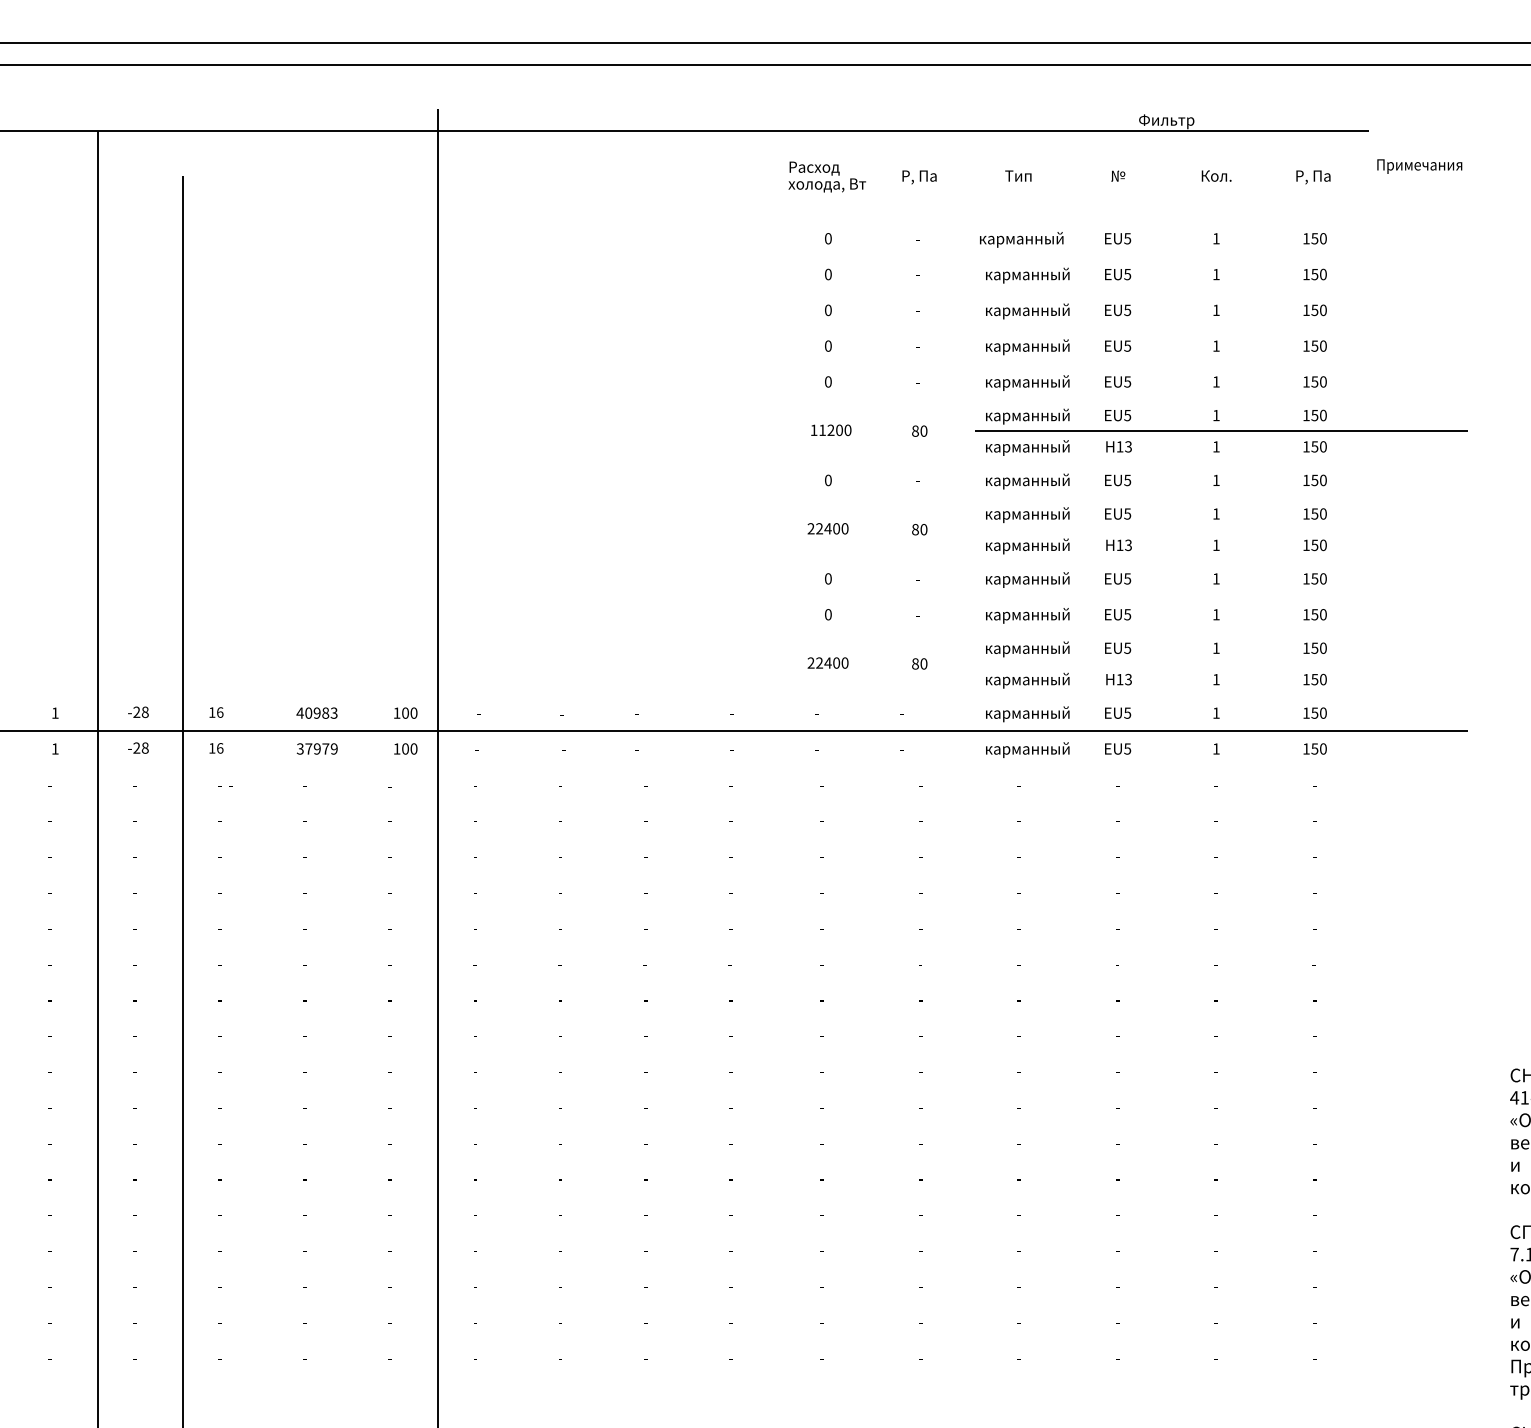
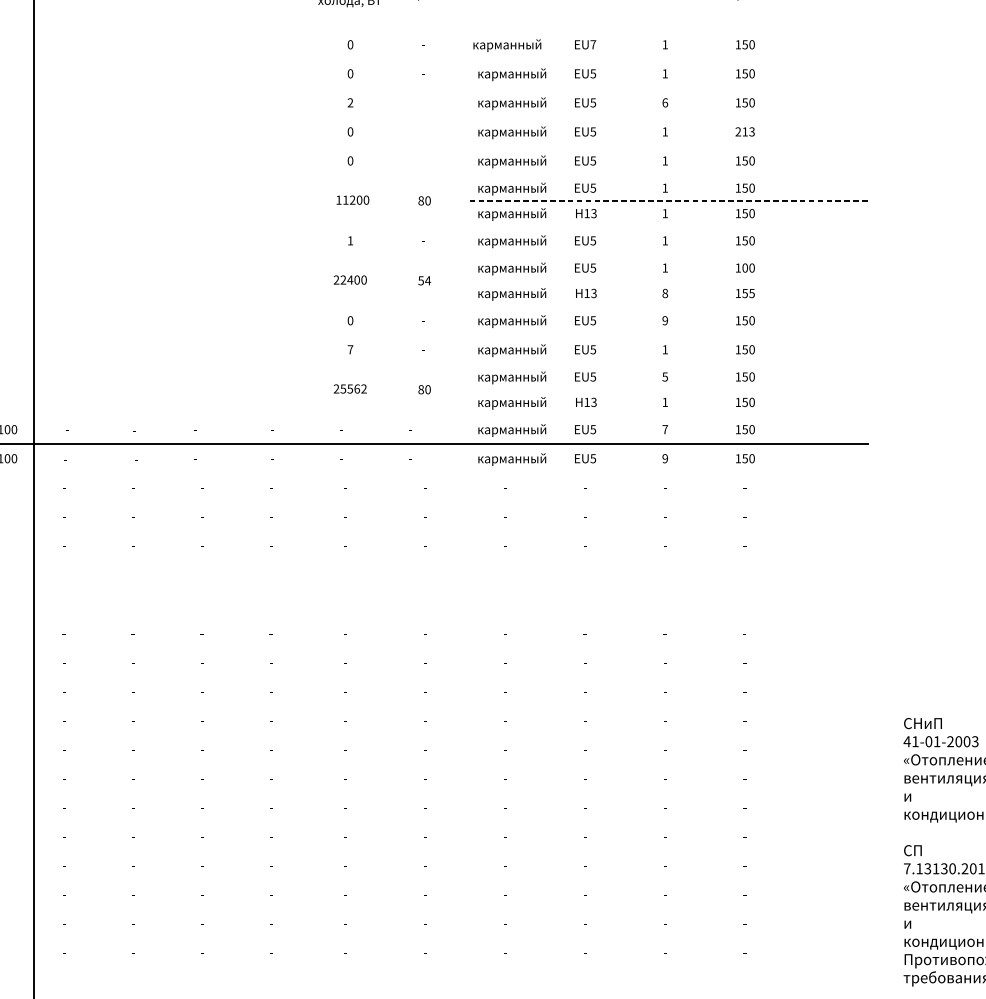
text: (1127, 238) -> (593, 44), EU5 -> EU7
text: (827, 310) -> (349, 102), 0 -> 2
text: (1216, 310) -> (665, 102), 1 -> 6
text: (1314, 345) -> (744, 131), 150 -> 213
line: (1221, 431) -> (669, 201), solid -> dashed
text: (828, 480) -> (350, 240), 0 -> 1
text: (1314, 513) -> (744, 267), 150 -> 100
text: (919, 529) -> (424, 280), 80 -> 54
text: (1322, 544) -> (751, 292), 150 -> 155
text: (1216, 545) -> (665, 293), 1 -> 8
text: (1215, 578) -> (664, 320), 1 -> 9
text: (828, 614) -> (350, 349), 0 -> 7
text: (1215, 647) -> (664, 376), 1 -> 5
text: (832, 662) -> (353, 388), 22400 -> 25562
text: (1216, 712) -> (665, 429), 1 -> 7
text: (1215, 748) -> (664, 458), 1 -> 9

